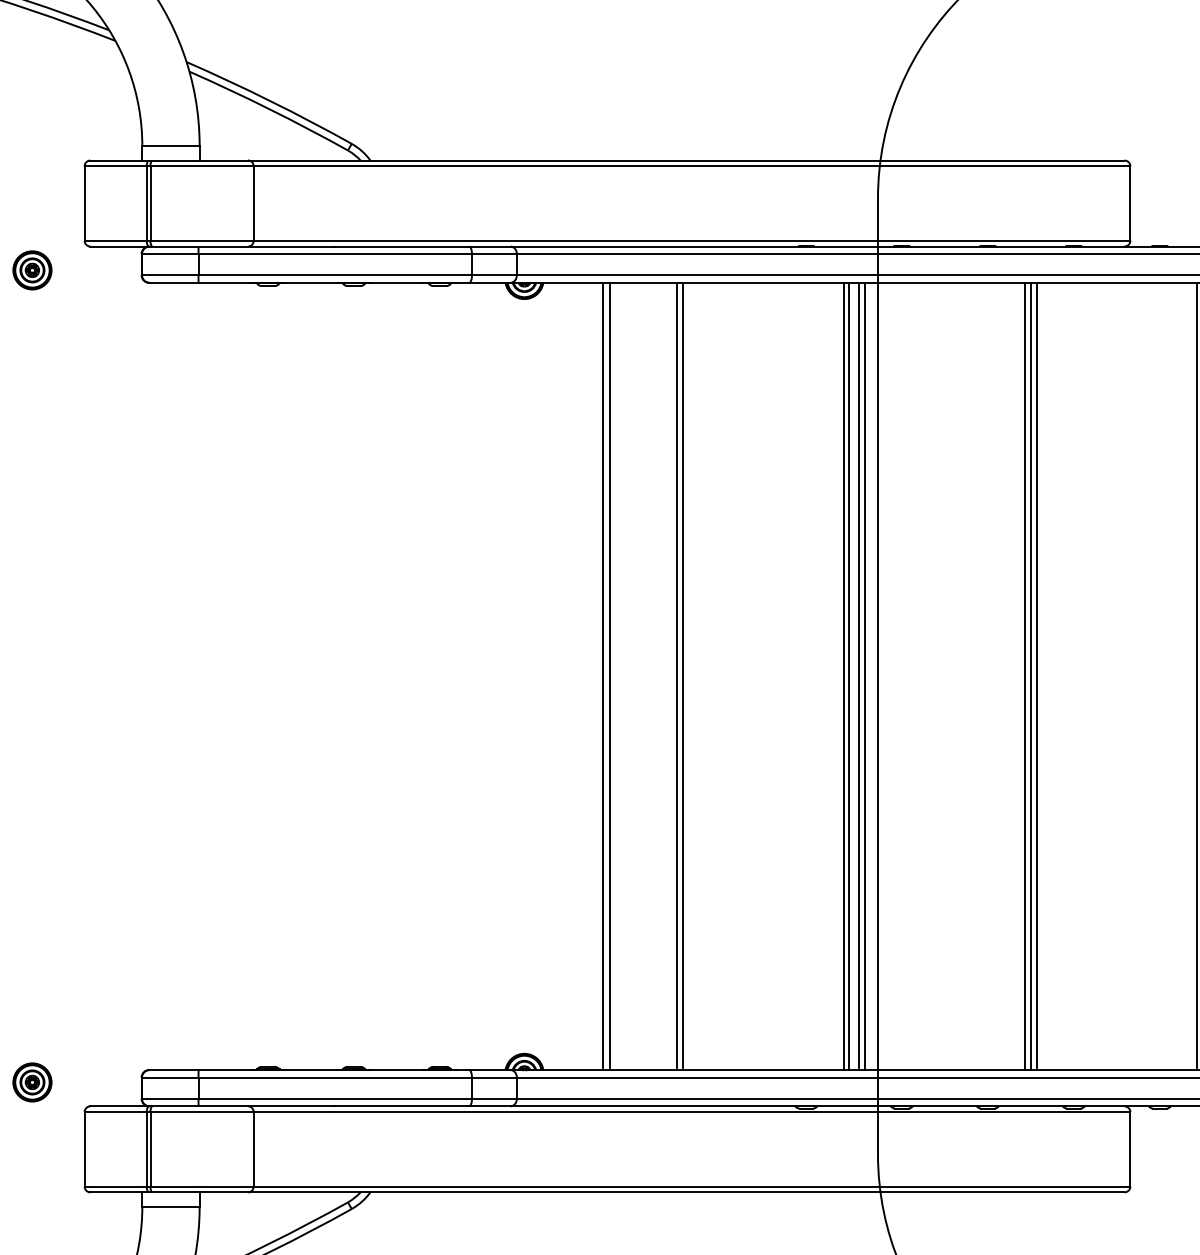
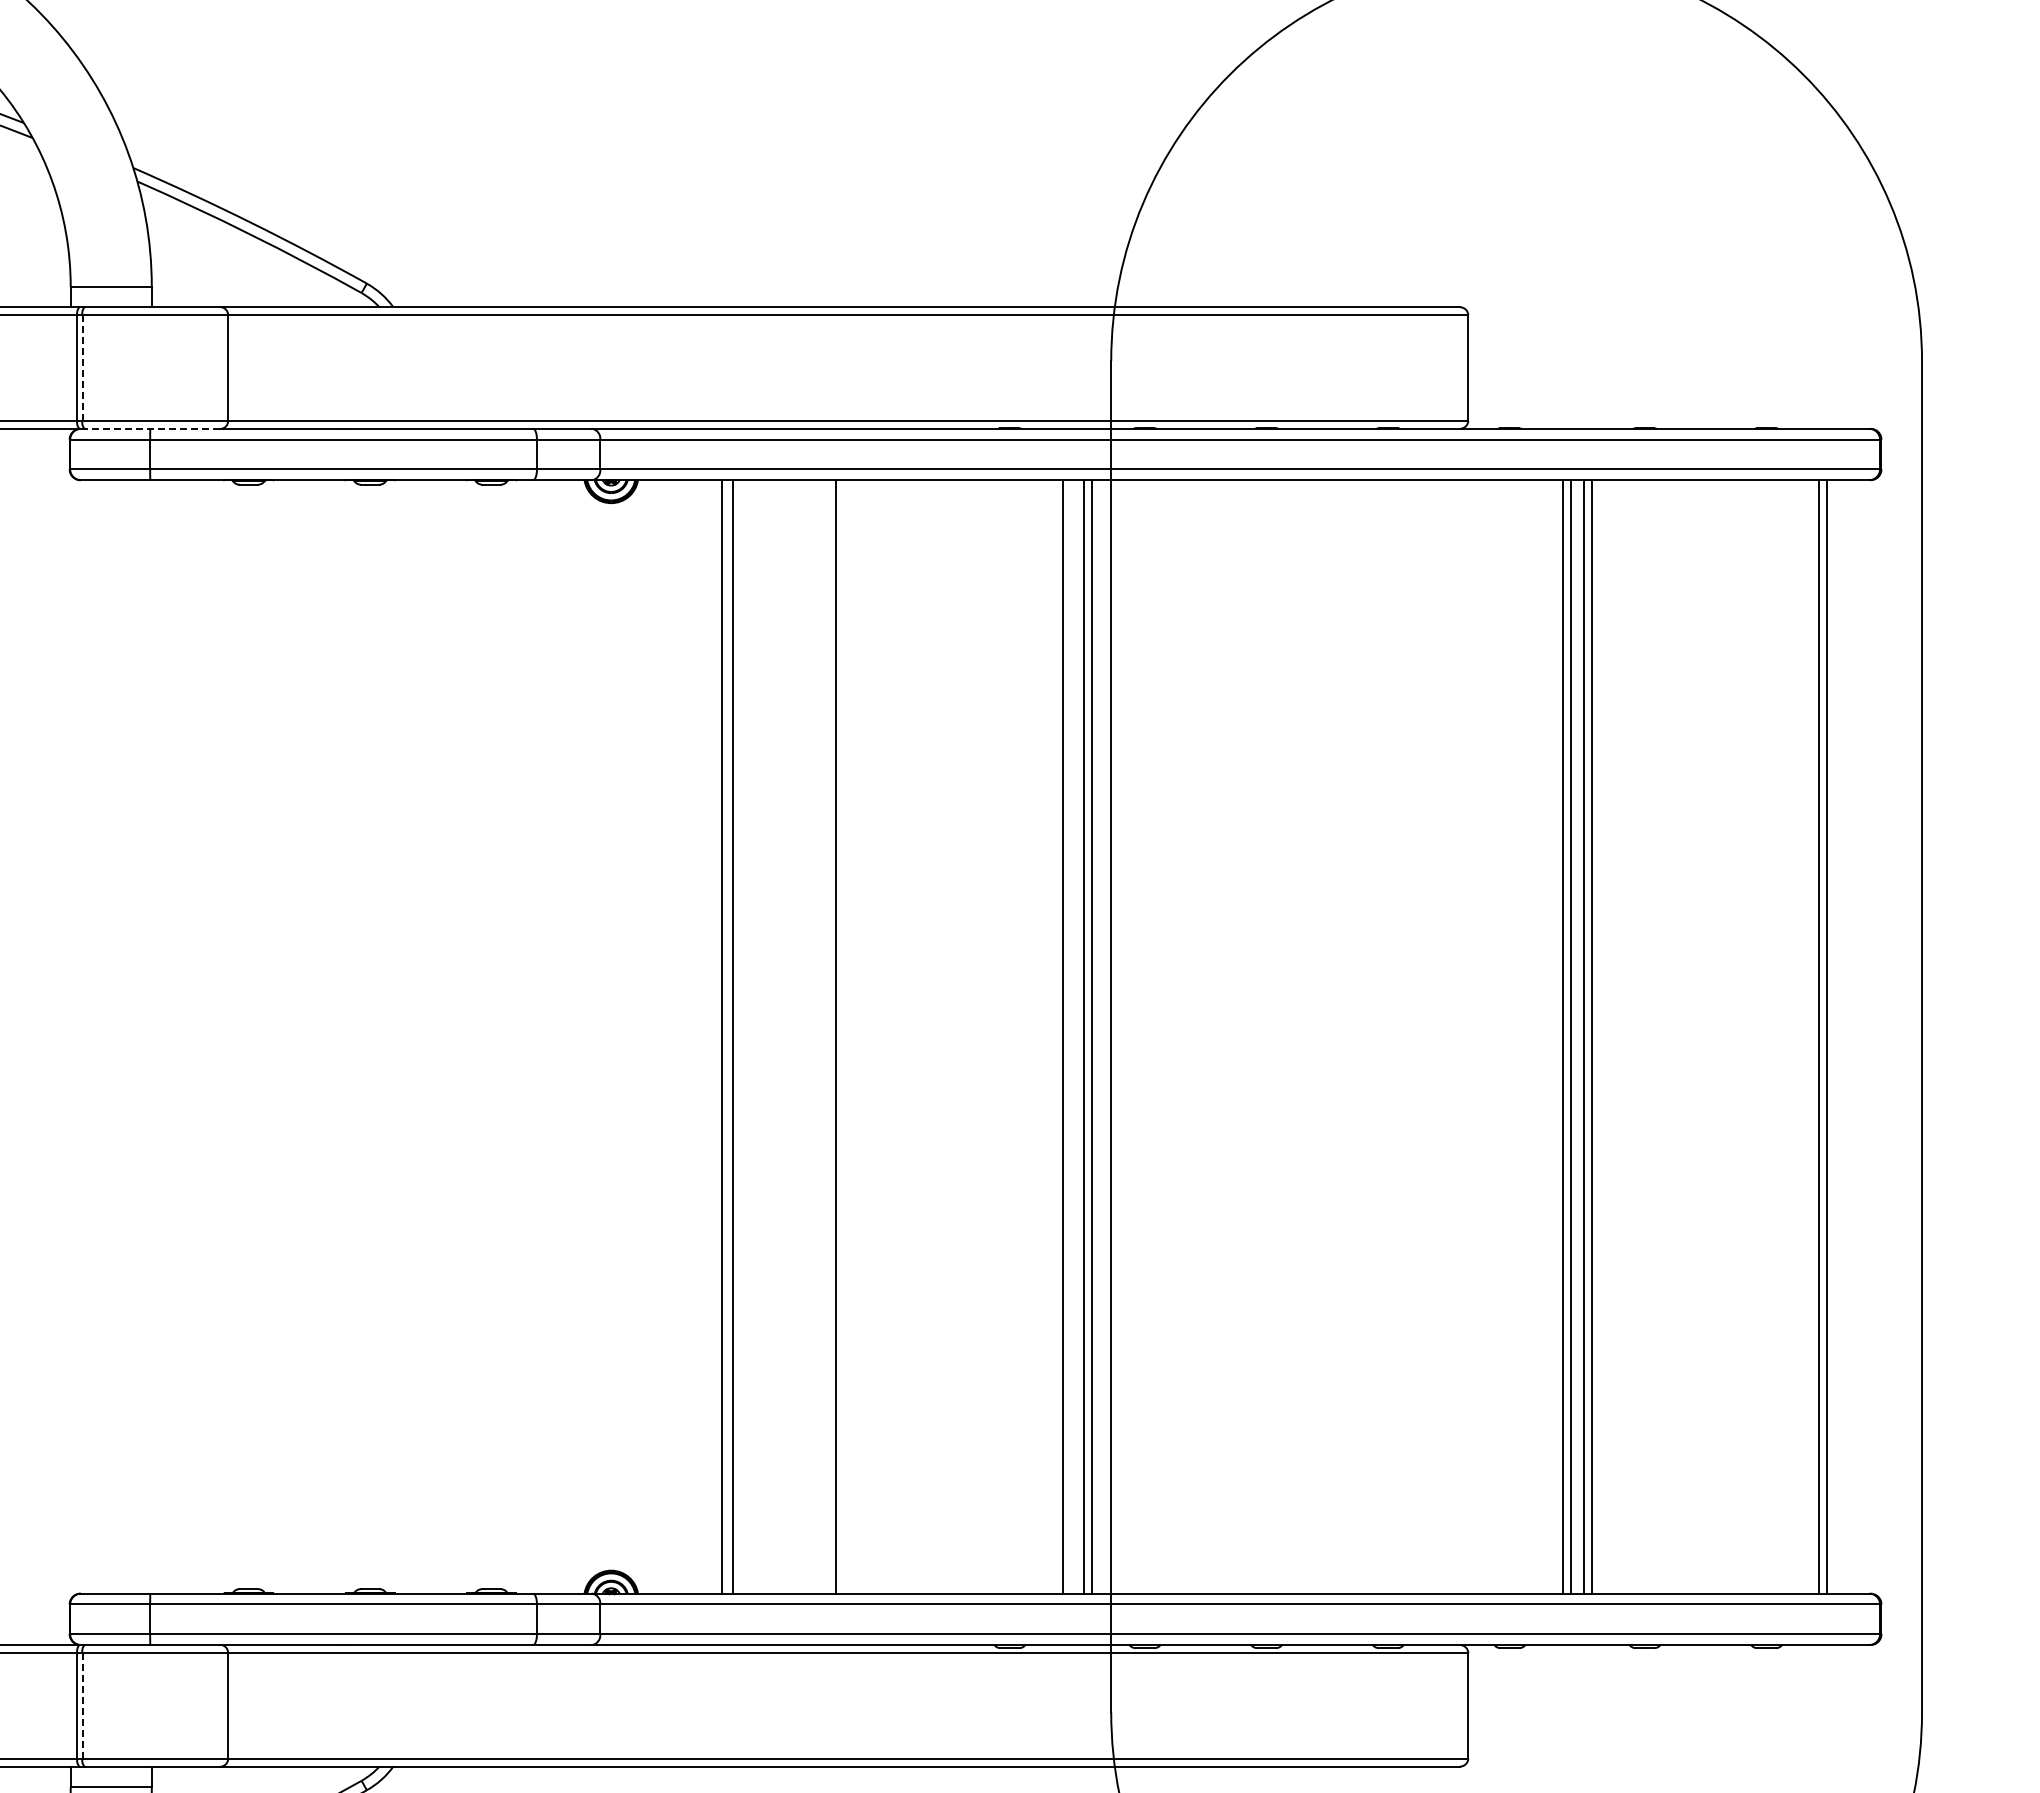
line: (150, 203) -> (82, 368), solid -> dashed
line: (200, 246) -> (152, 428), solid -> dashed
line: (677, 676) -> (827, 1036), removed
line: (849, 676) -> (1070, 1036), removed
line: (1025, 676) -> (1319, 1036), removed
line: (1030, 676) -> (1327, 1036), removed
line: (1036, 676) -> (1335, 1036), removed
line: (150, 1149) -> (82, 1705), solid -> dashed

